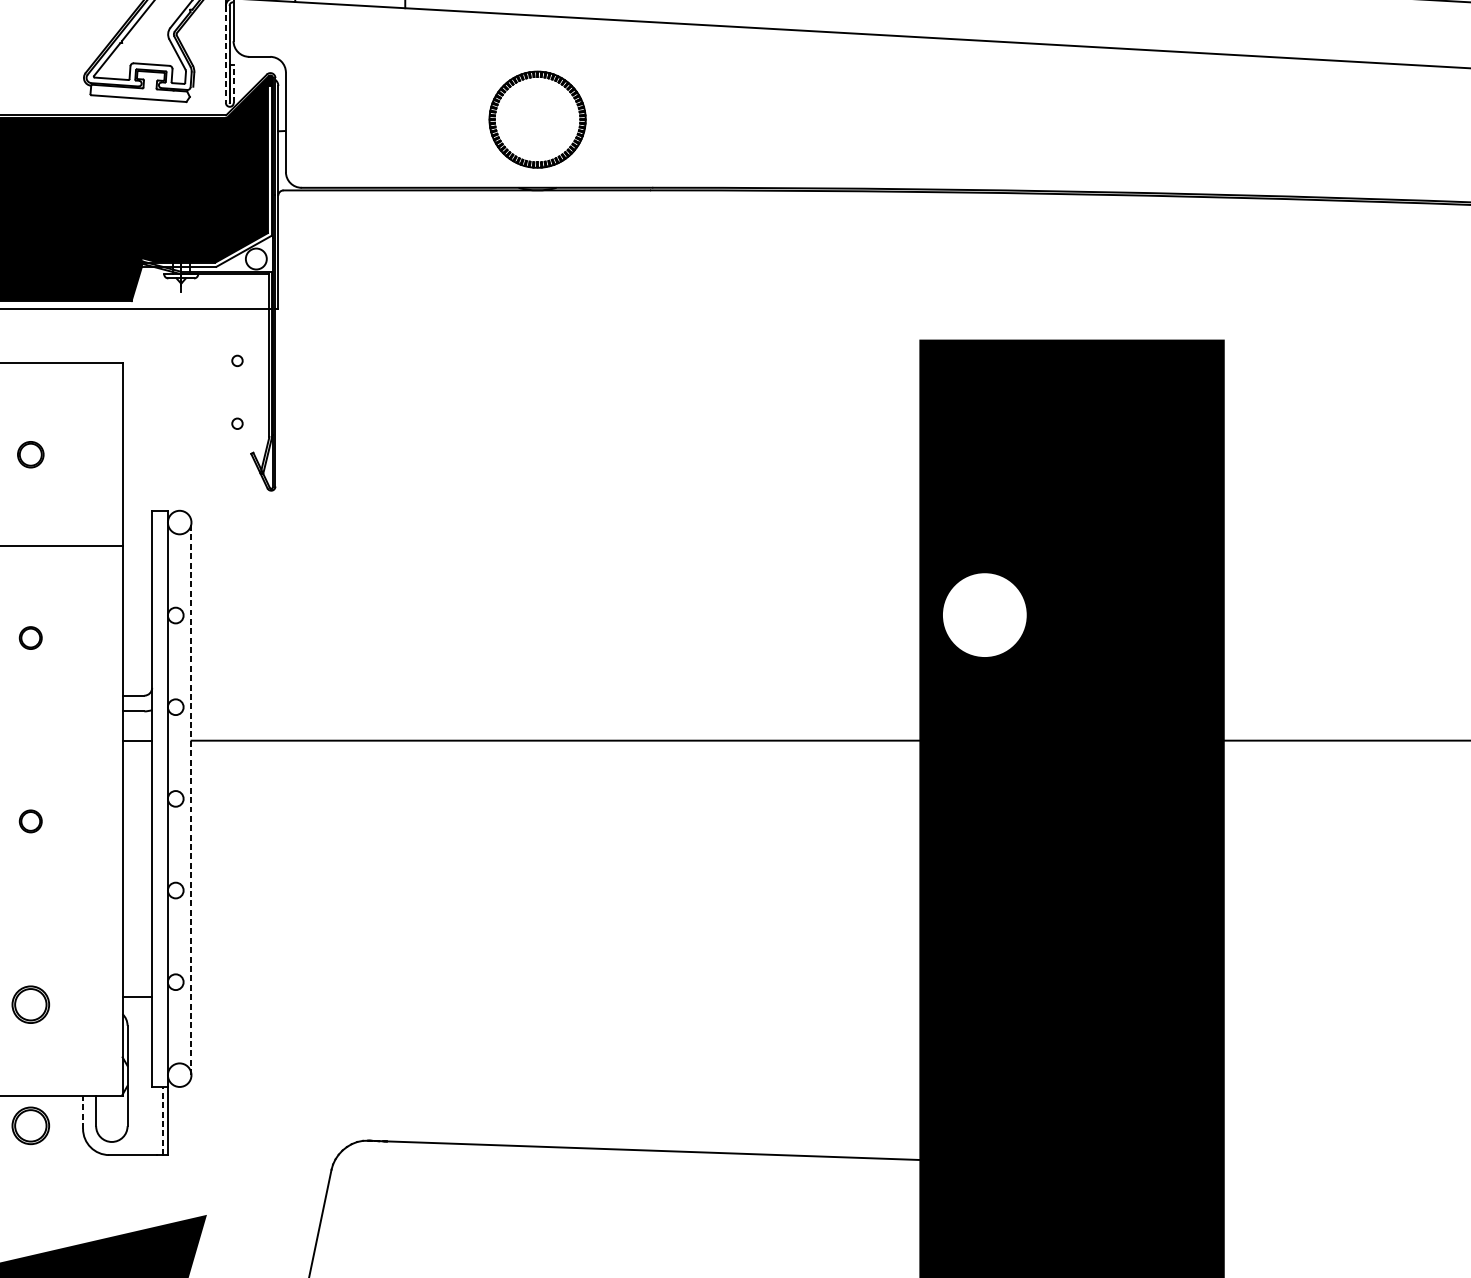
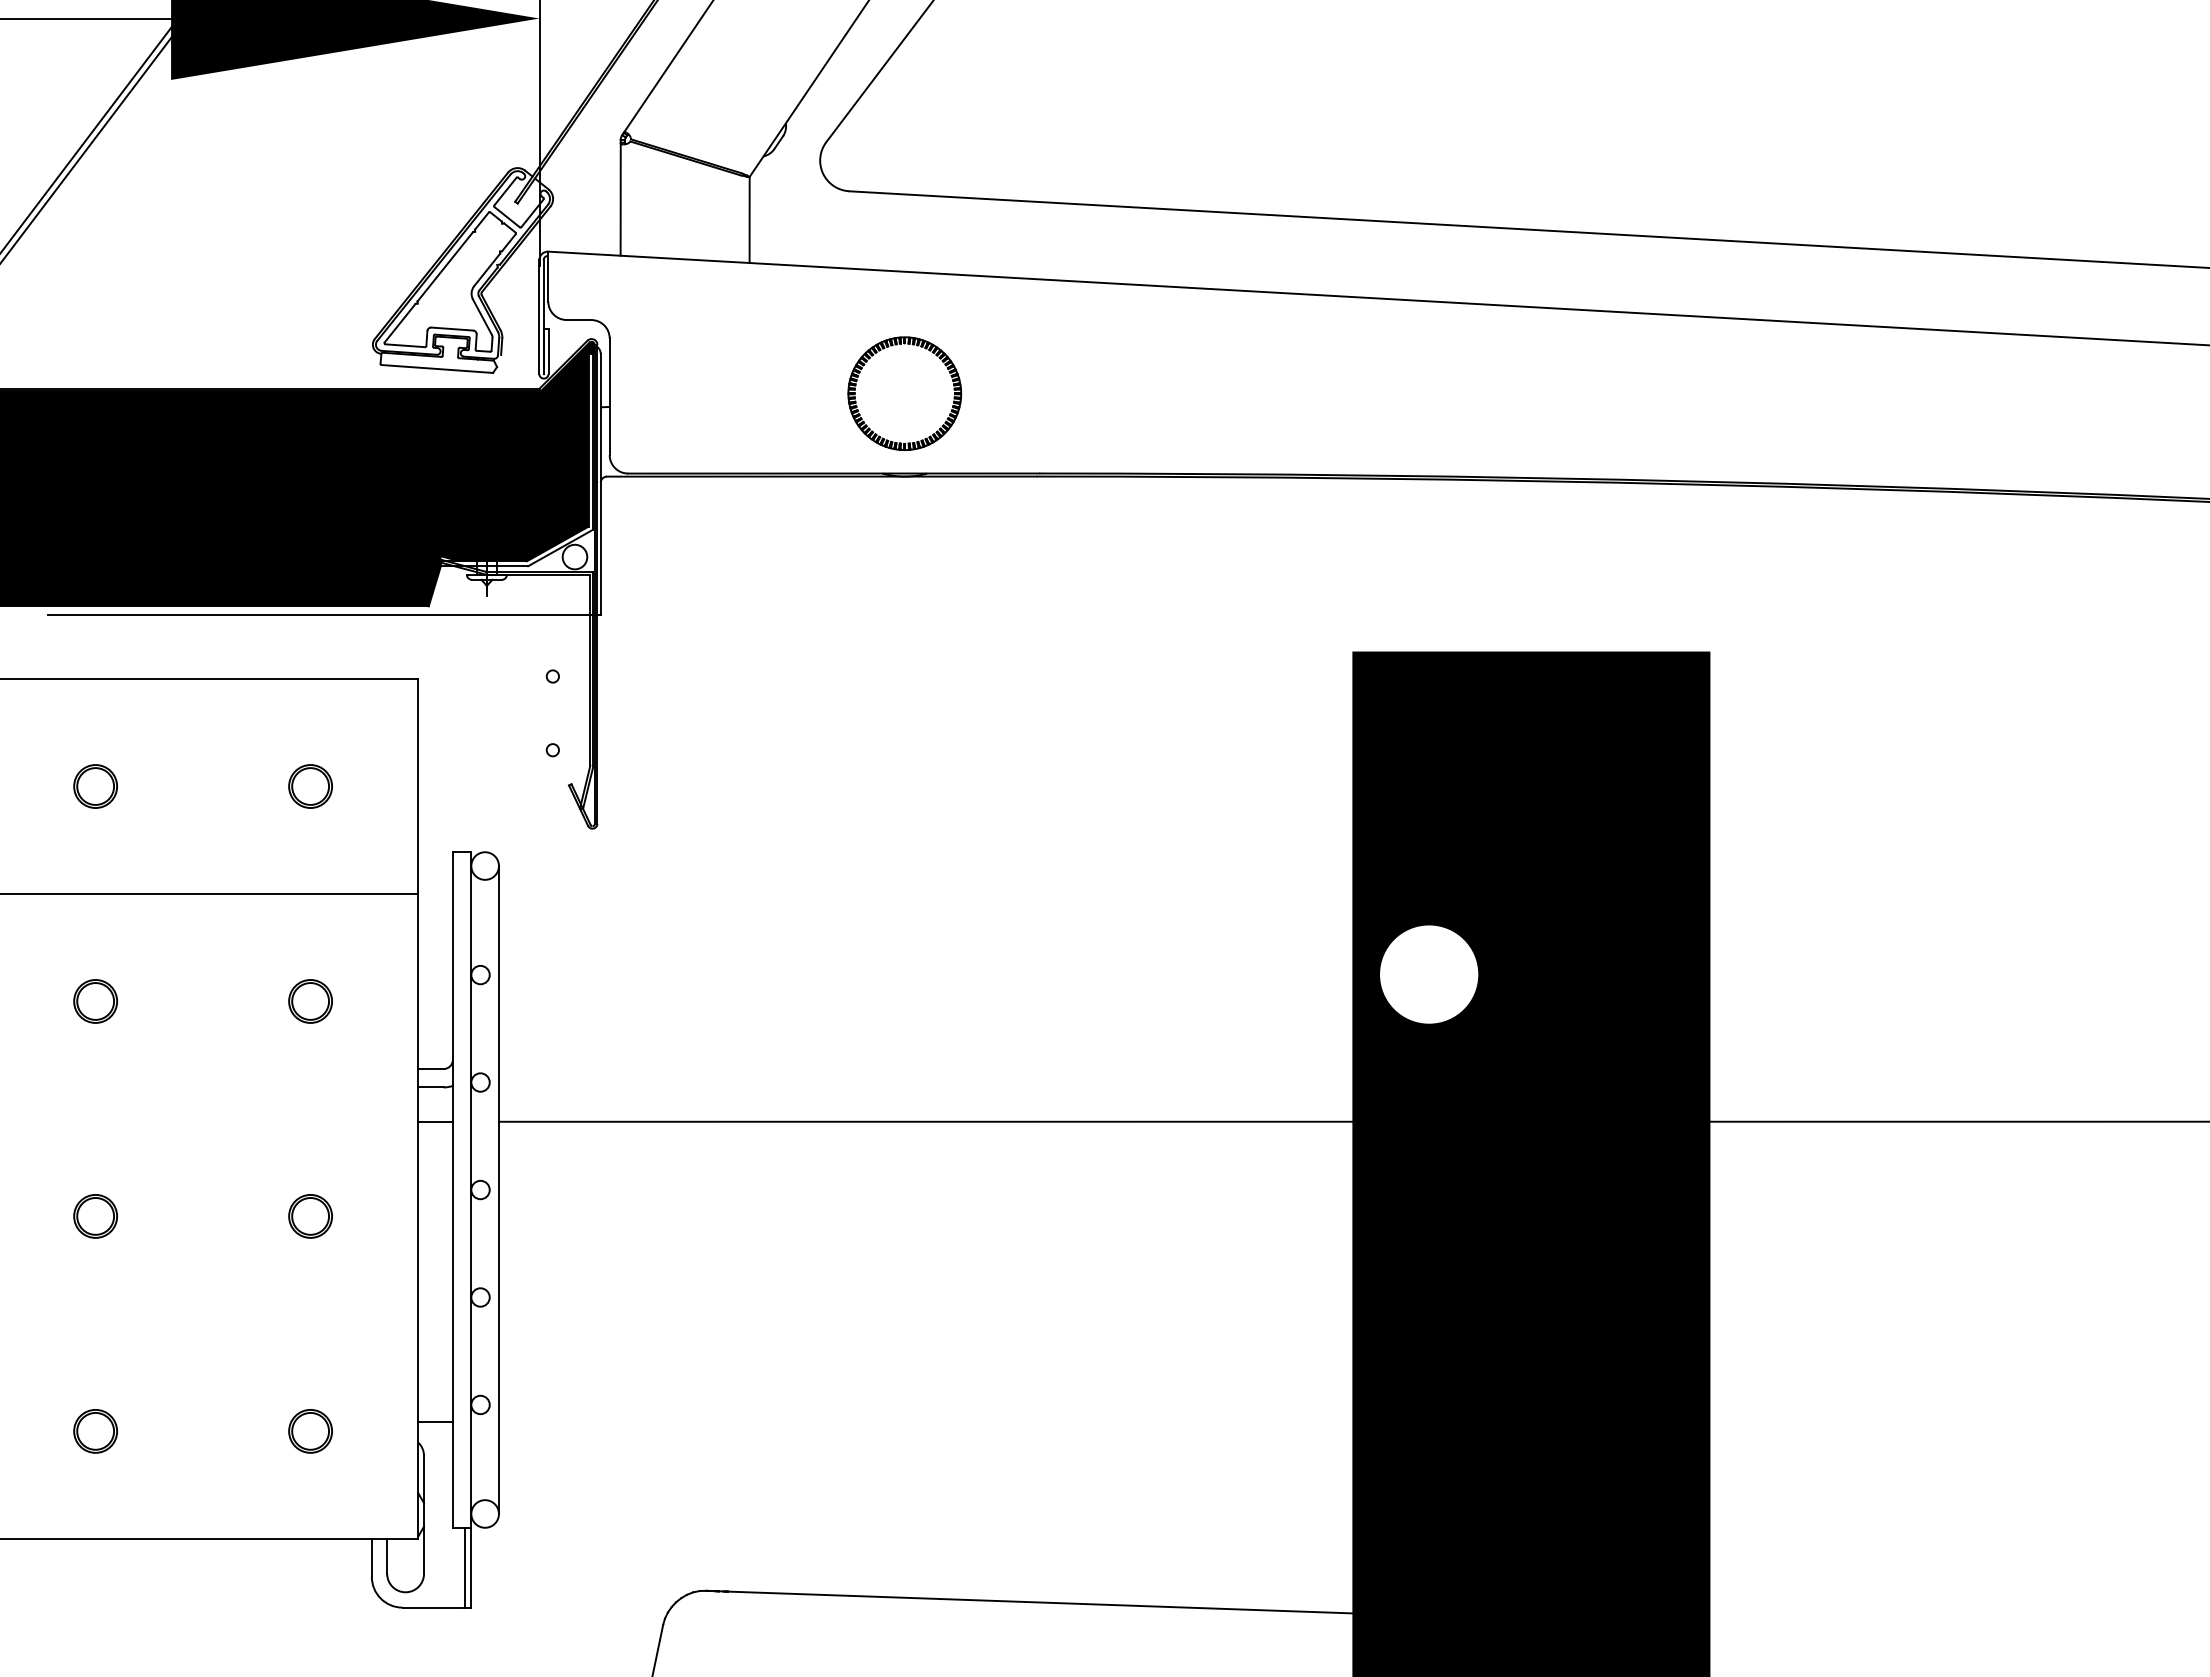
line: (226, 54) -> (539, 317), dashed -> solid
line: (233, 83) -> (548, 351), dashed -> solid
part: (30, 454) -> (310, 786), size x1.43
part: (30, 638) -> (310, 1001), size x1.67
line: (191, 799) -> (498, 1190), dashed -> solid
part: (30, 821) -> (310, 1216), size x1.67
line: (82, 1112) -> (371, 1557), dashed -> solid
line: (162, 1120) -> (465, 1567), dashed -> solid
part: (30, 1125) -> (310, 1573), removed

